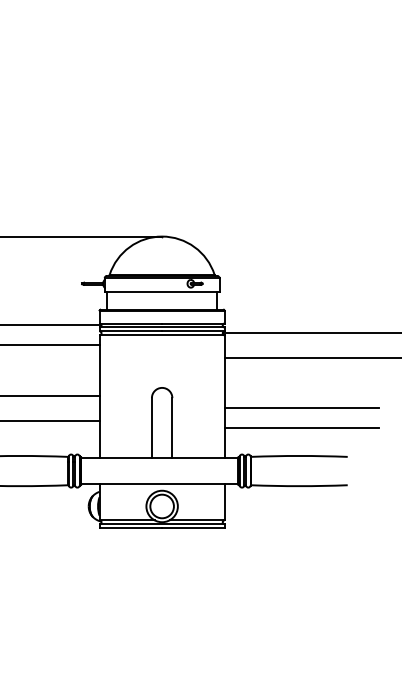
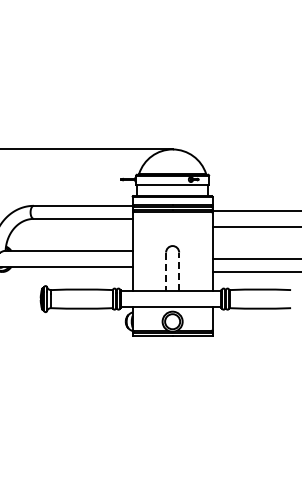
line: (172, 427) -> (179, 271), solid -> dashed
line: (152, 429) -> (166, 272), solid -> dashed

